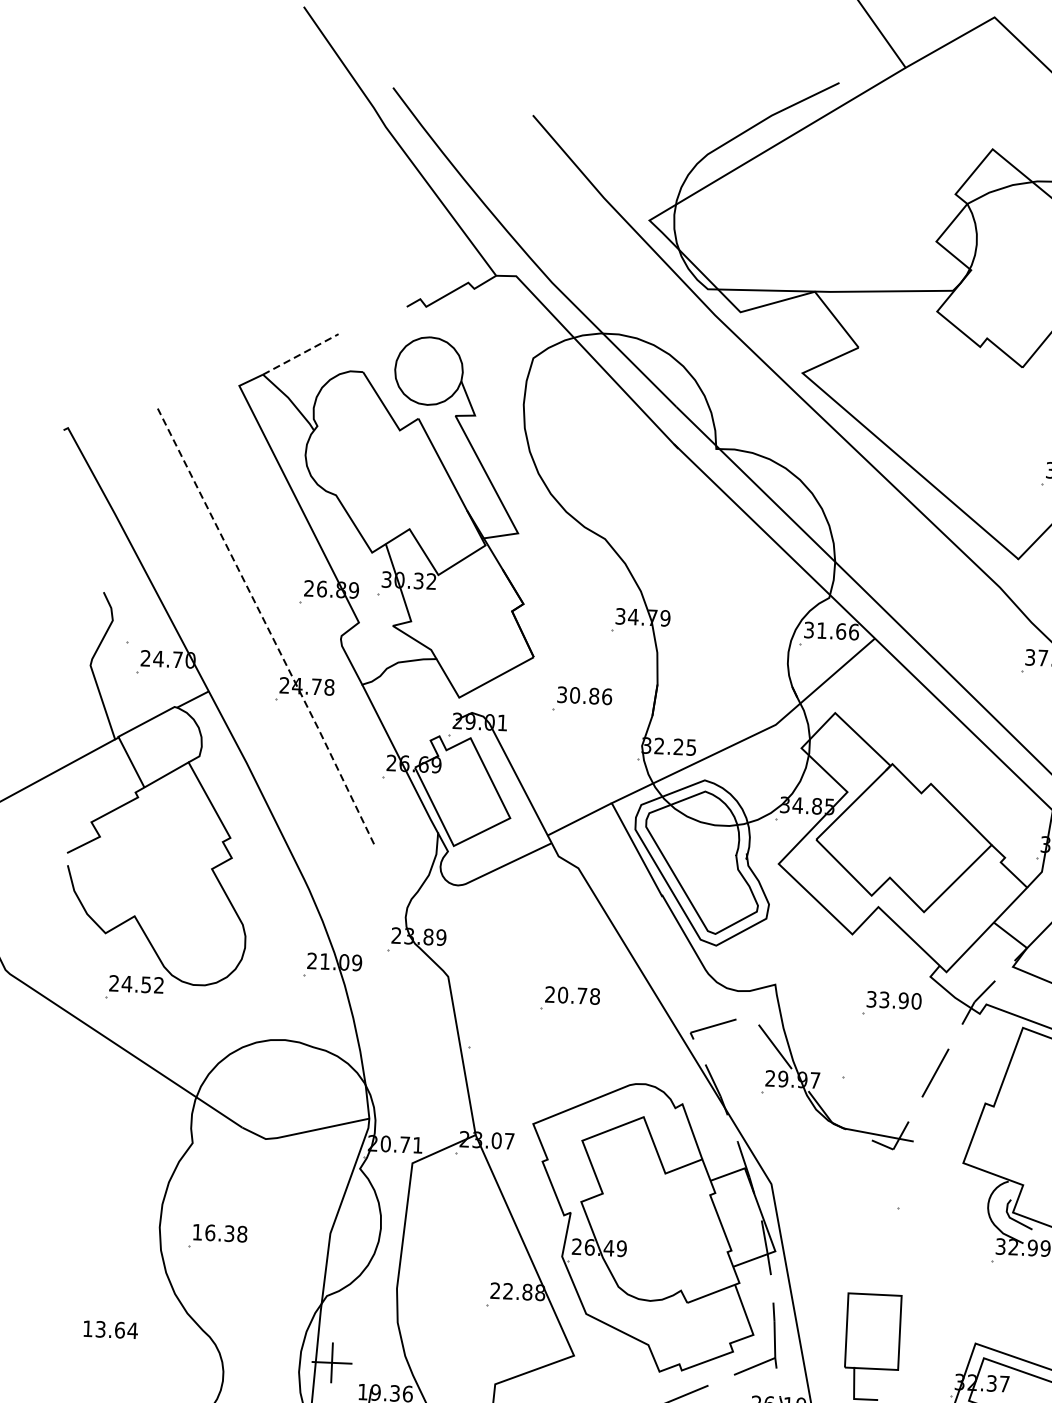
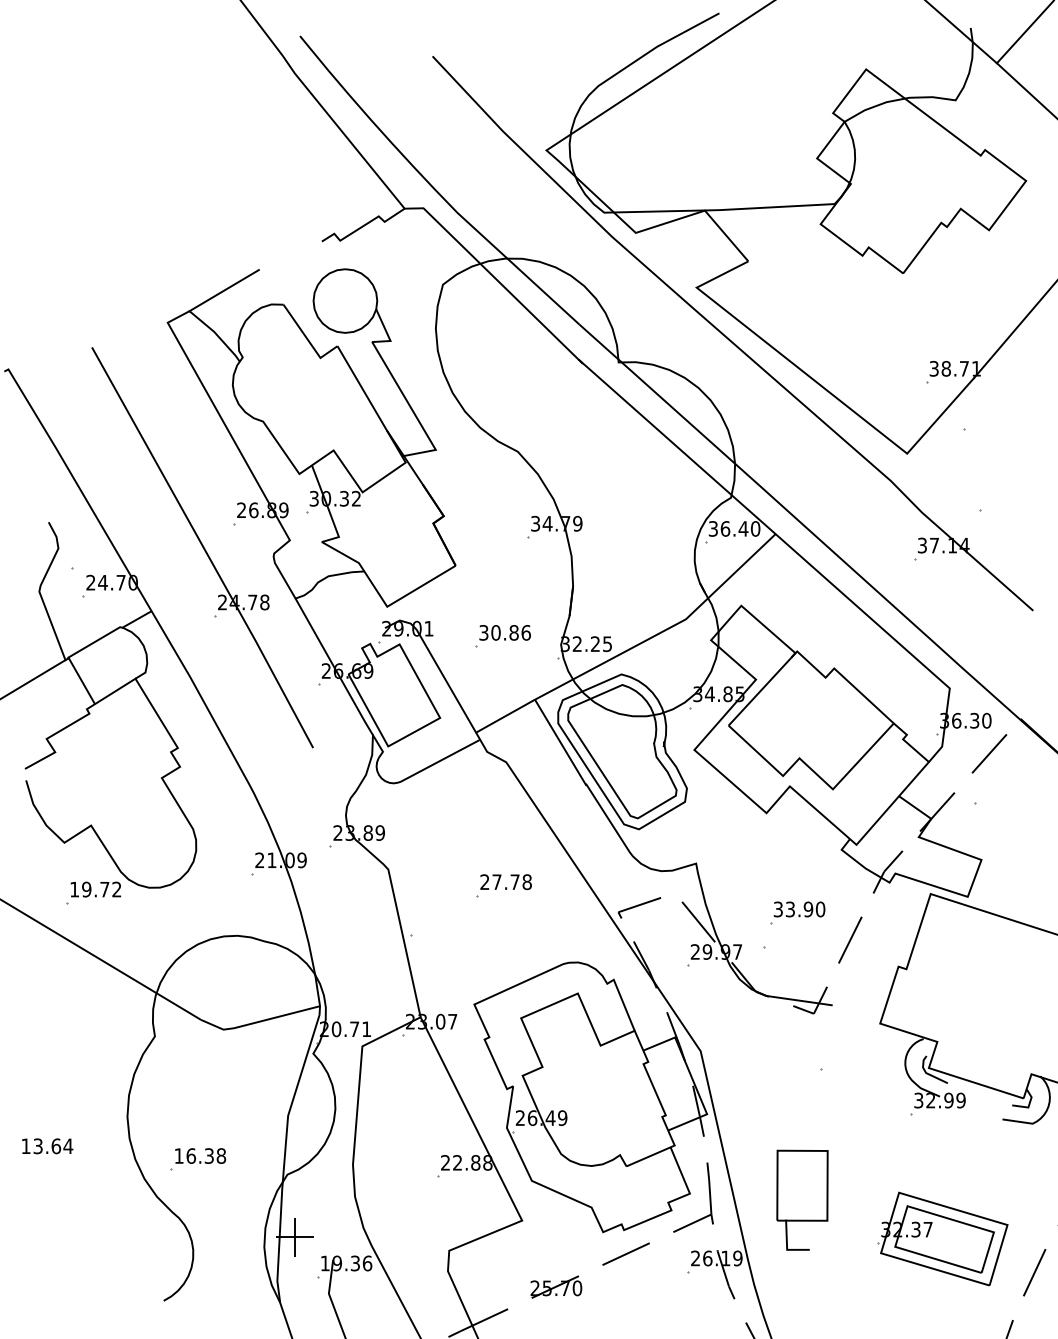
line: (301, 354) -> (224, 290), dashed -> solid
line: (266, 626) -> (203, 547), dashed -> solid
text: (837, 630) -> (740, 528), 31.66 -> 36.40
part: (581, 699) -> (502, 636), moved
text: (129, 984) -> (89, 889), 24.52 -> 19.72
text: (562, 995) -> (496, 882), 20.78 -> 27.78
part: (891, 1003) -> (797, 912), moved
part: (217, 1236) -> (198, 1159), moved
text: (110, 1330) -> (47, 1146), moved

